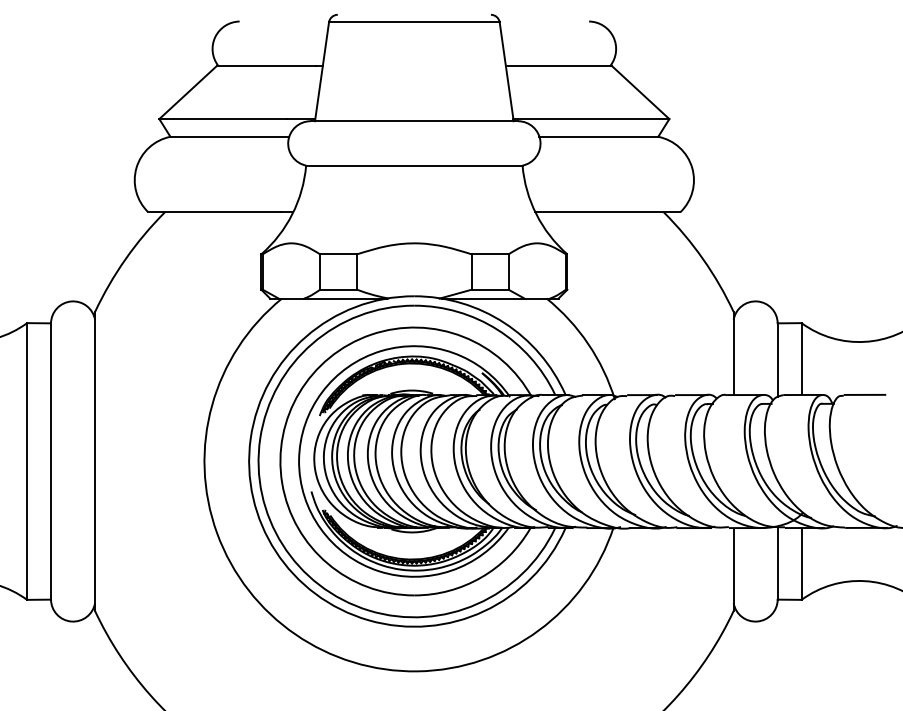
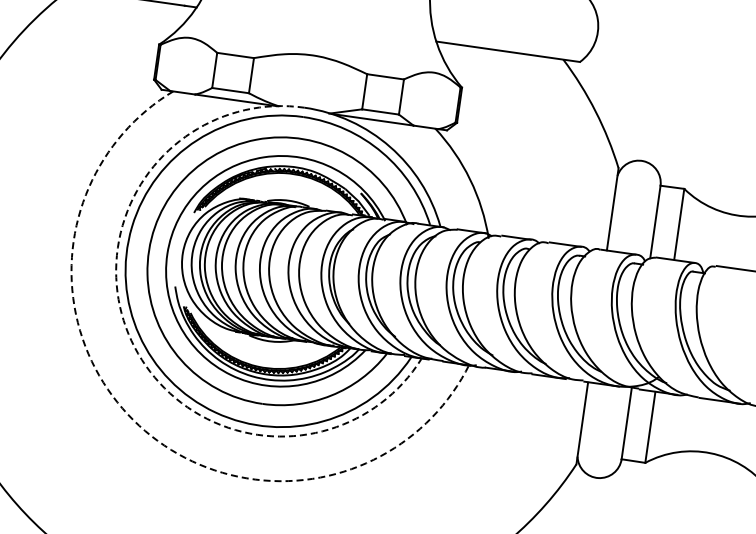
arc: (275, 551) -> (131, 340), solid -> dashed
arc: (295, 634) -> (139, 425), solid -> dashed

